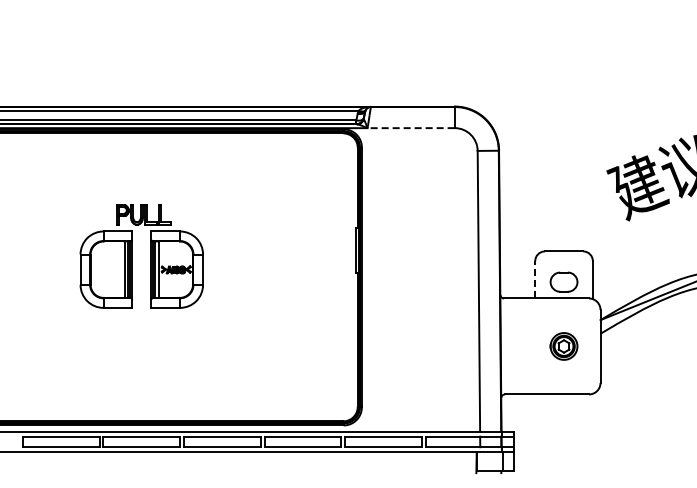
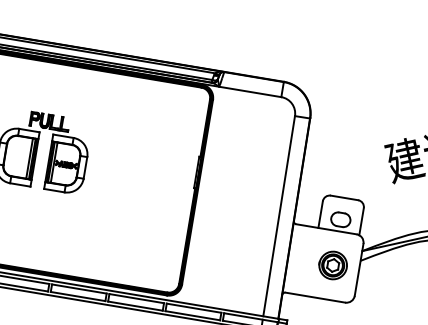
line: (411, 128) -> (250, 92), dashed -> solid
line: (535, 279) -> (320, 214), dashed -> solid
part: (563, 346) -> (332, 265), size x1.43

